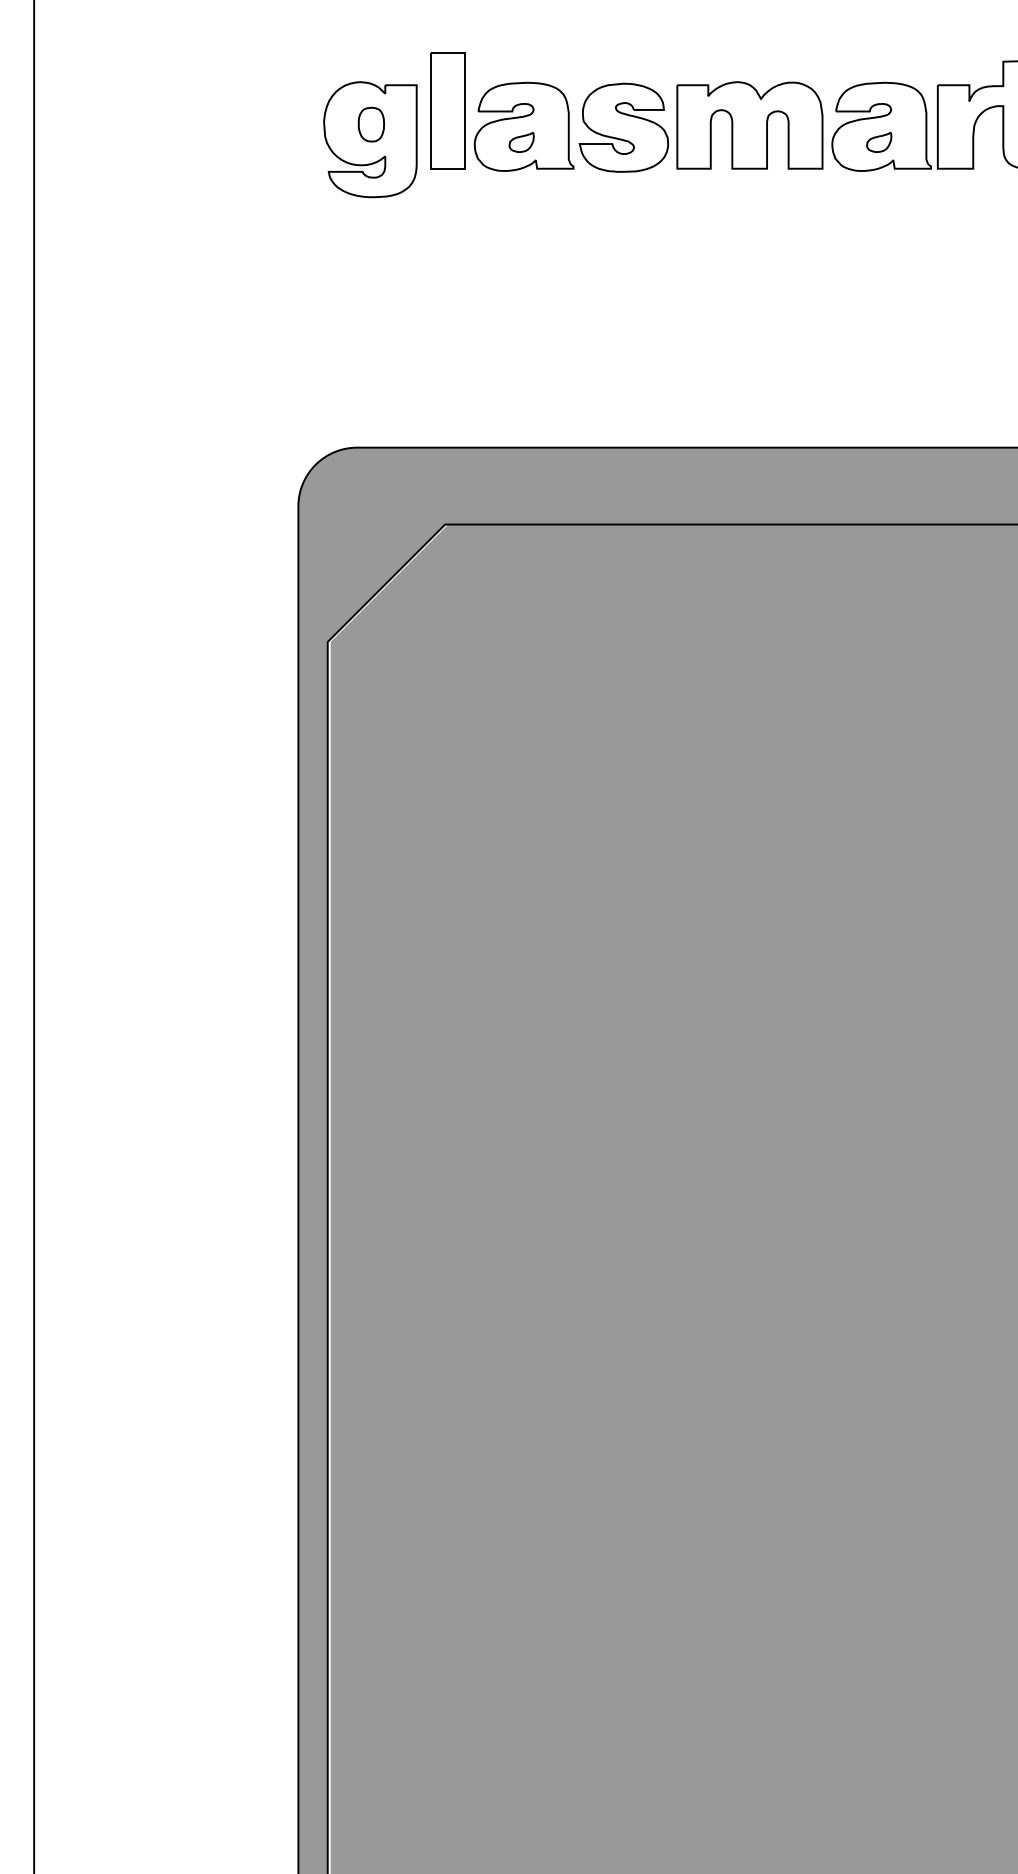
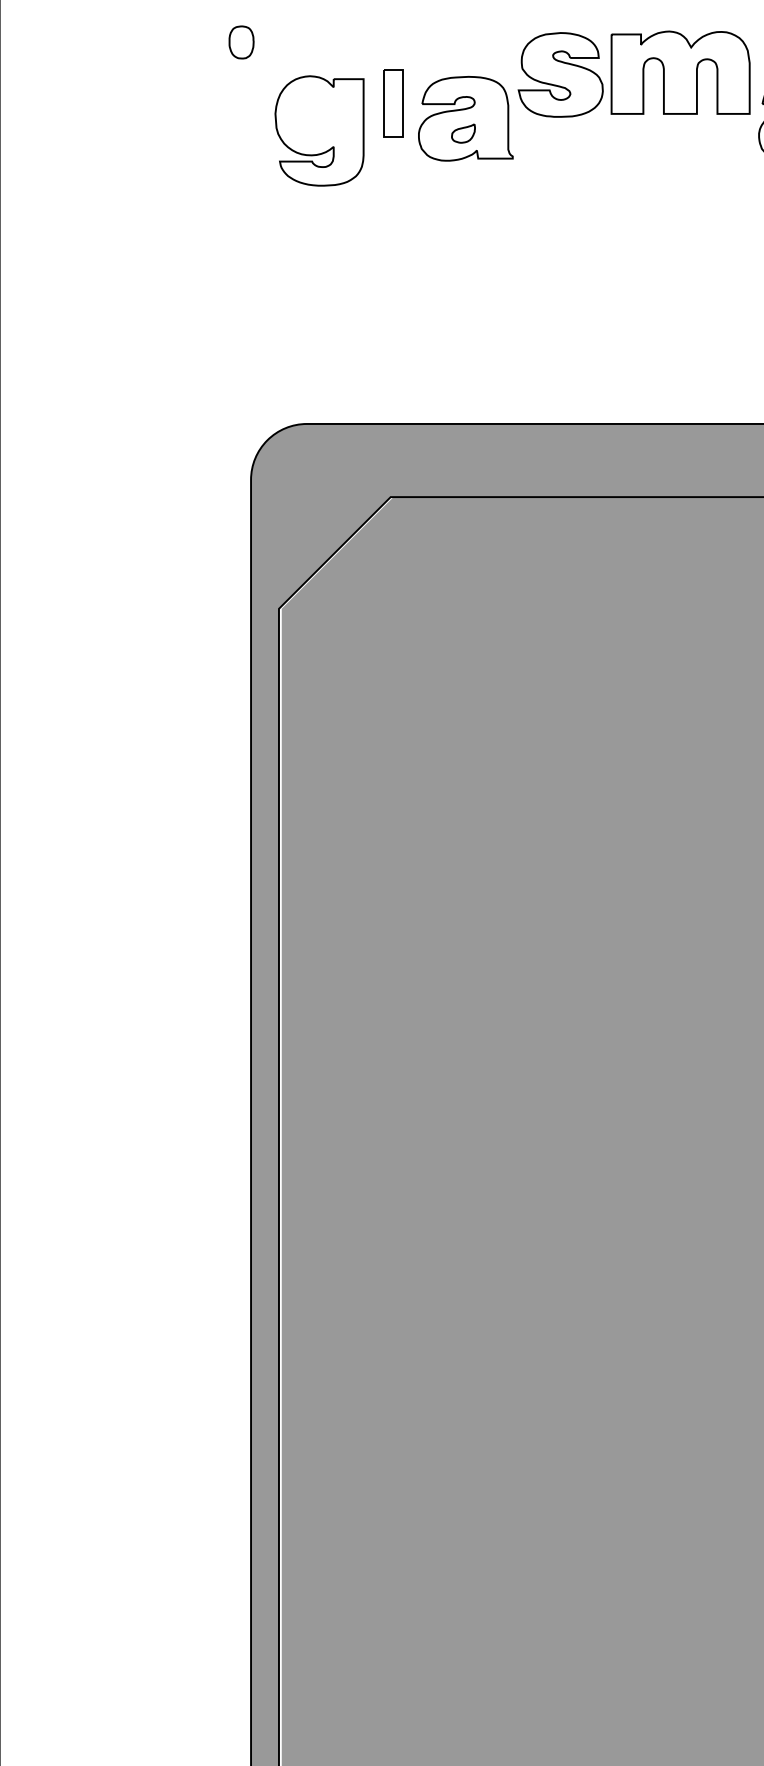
part: (447, 110) -> (392, 103), size x0.6
part: (370, 124) -> (240, 42), moved
part: (700, 126) -> (633, 73), moved

